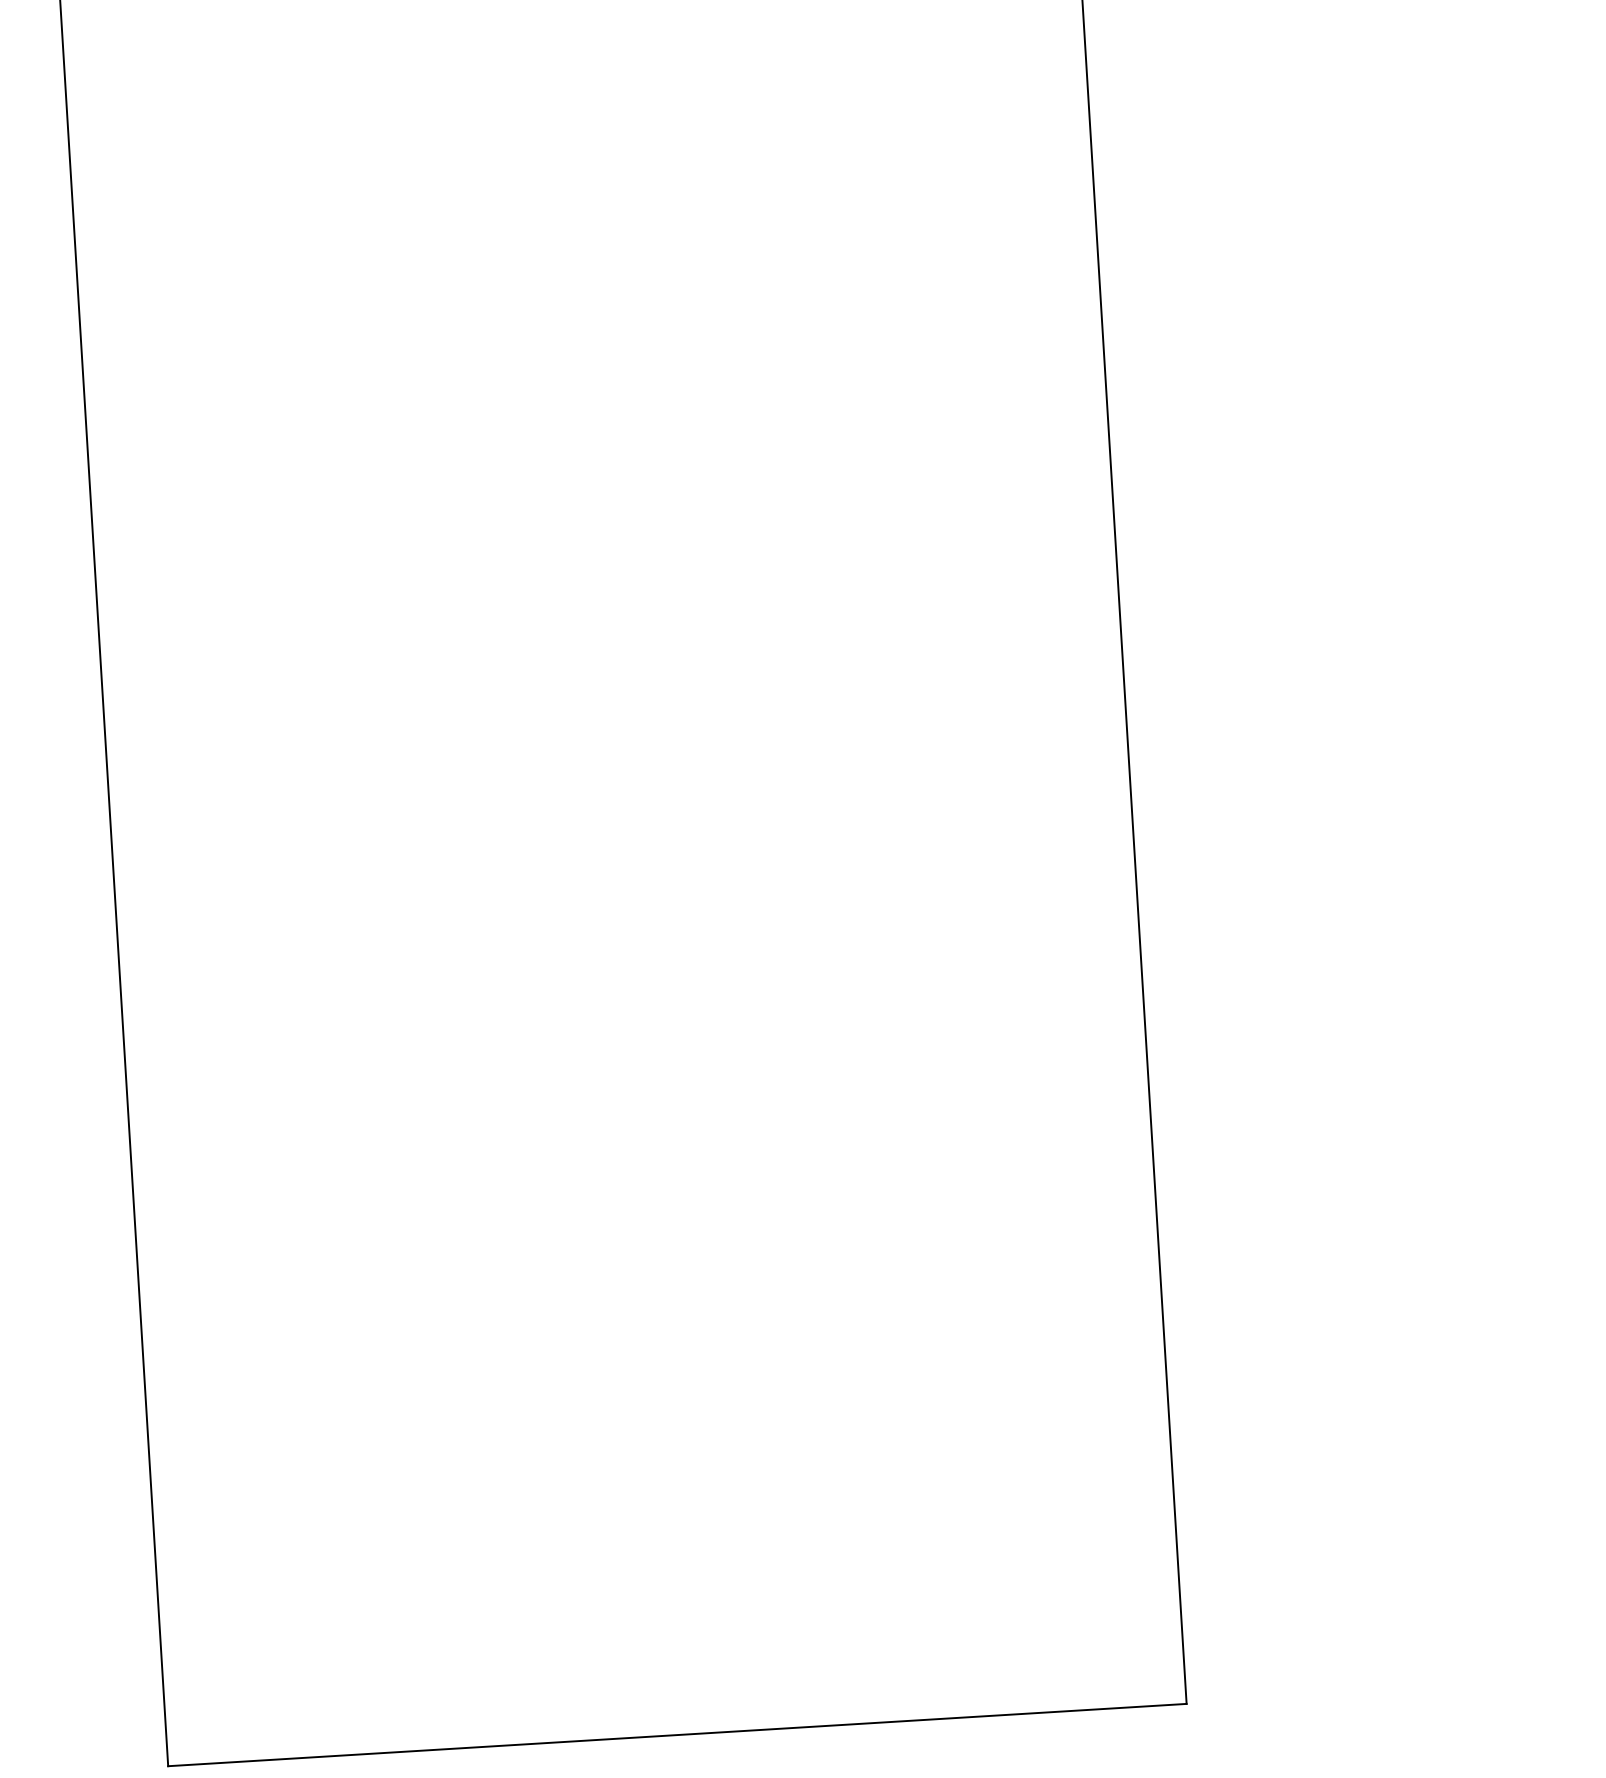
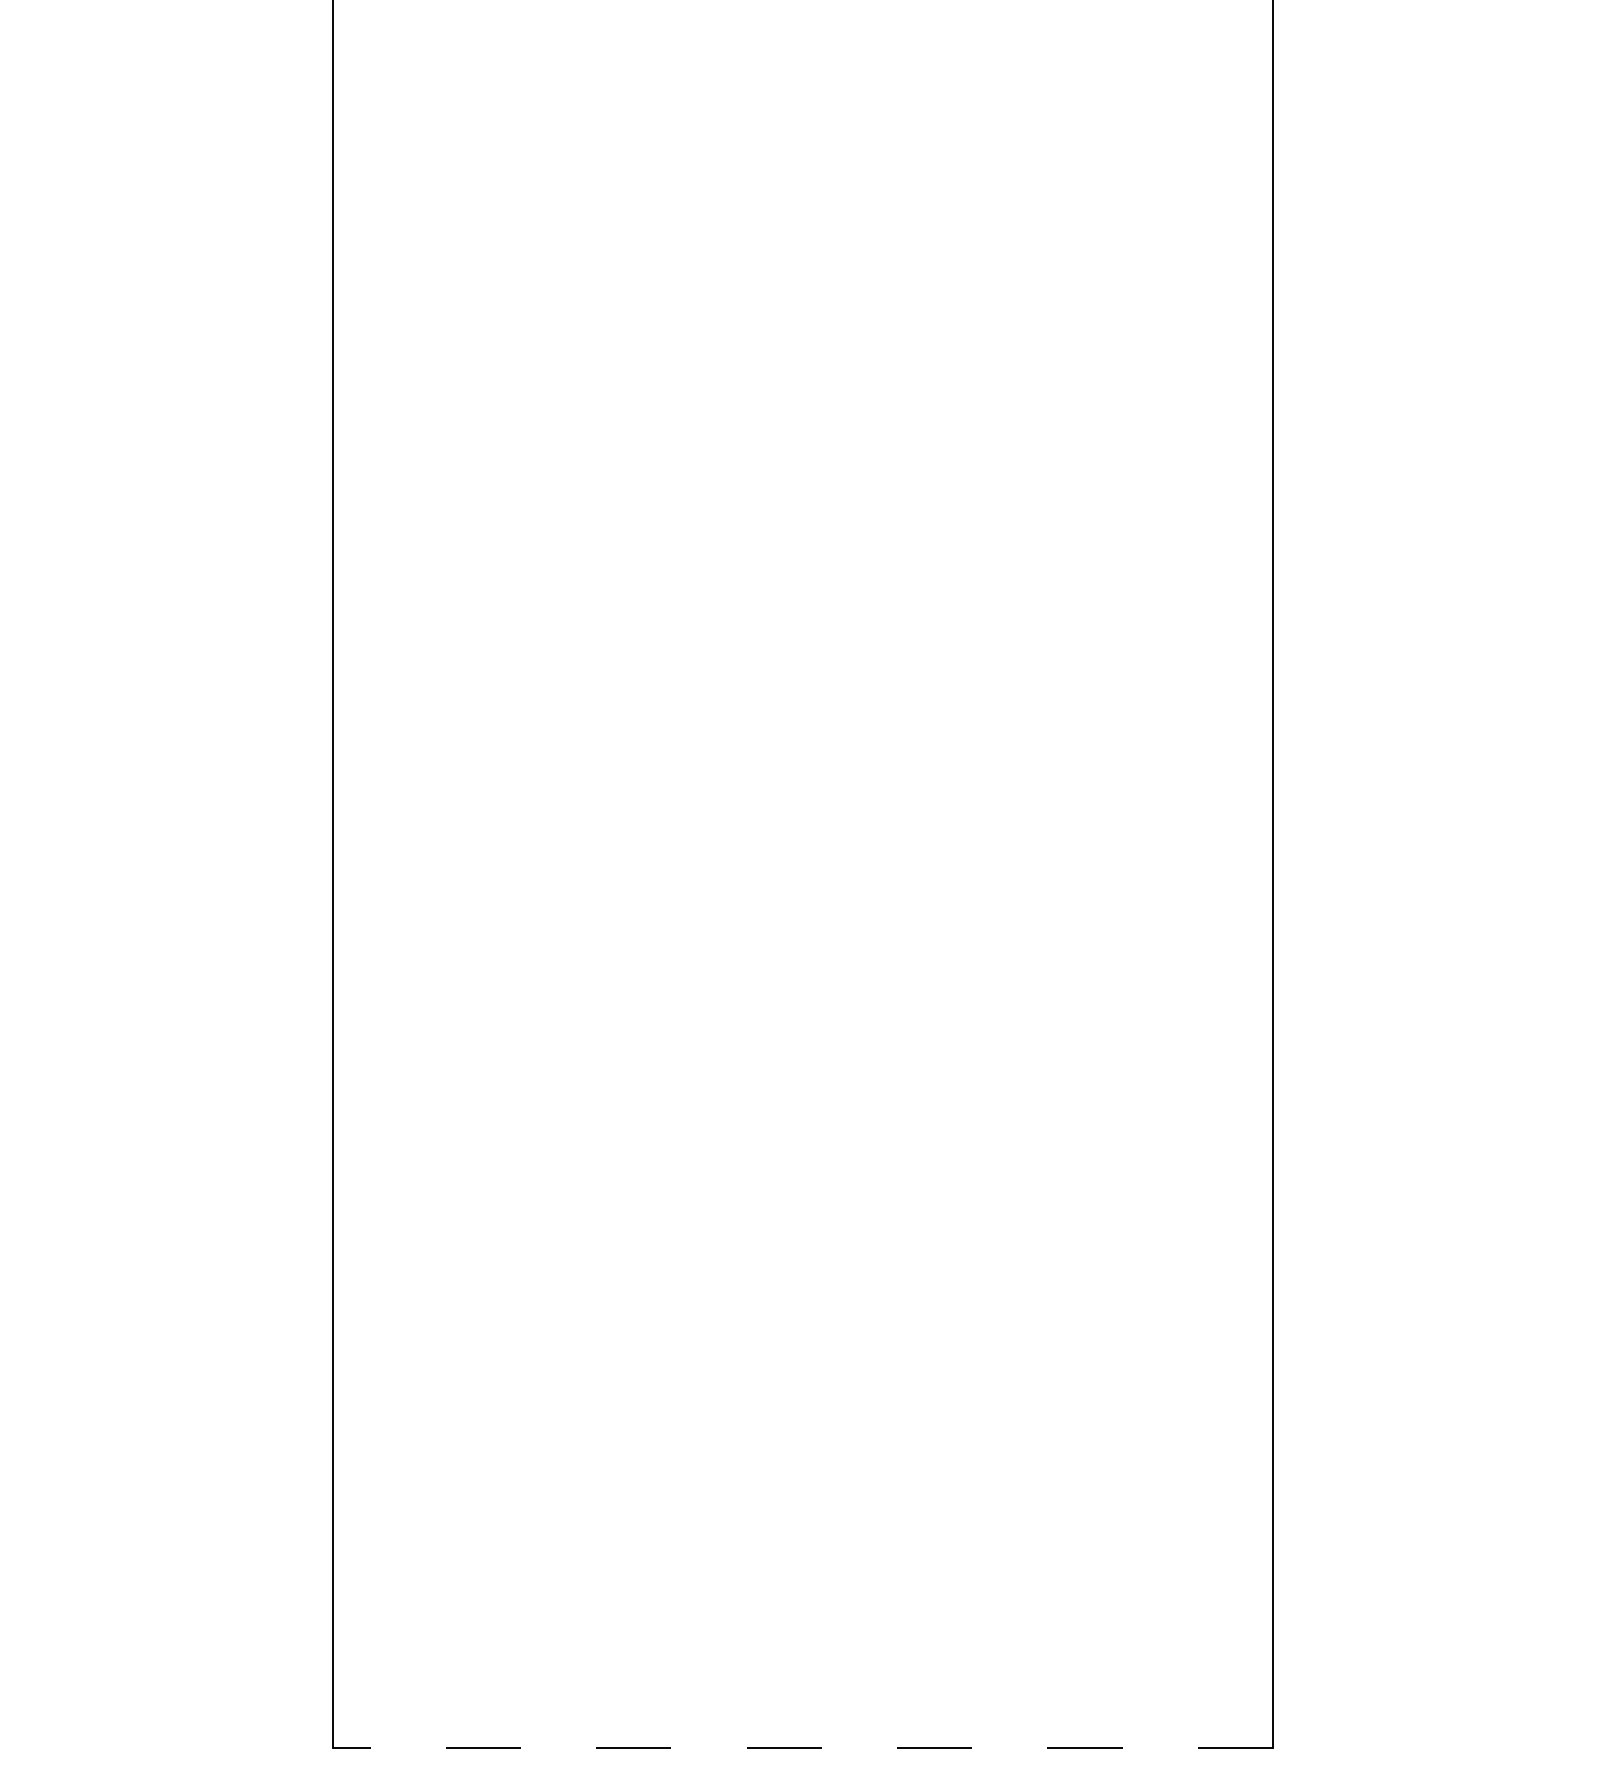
line: (676, 1734) -> (802, 1747), solid -> dashed

